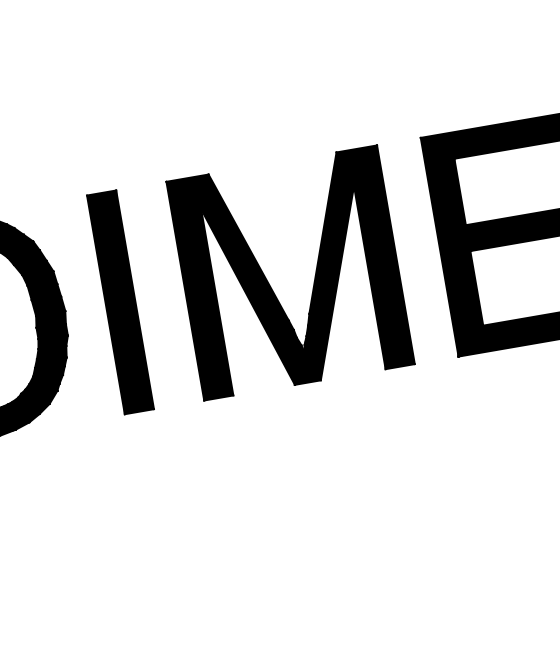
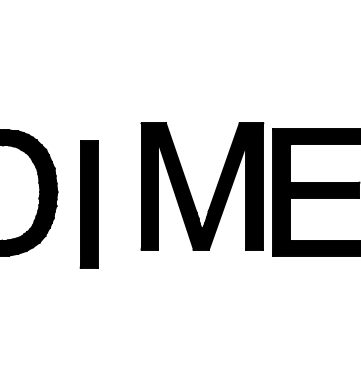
part: (271, 285) -> (190, 191), moved
part: (119, 302) -> (88, 204), moved

